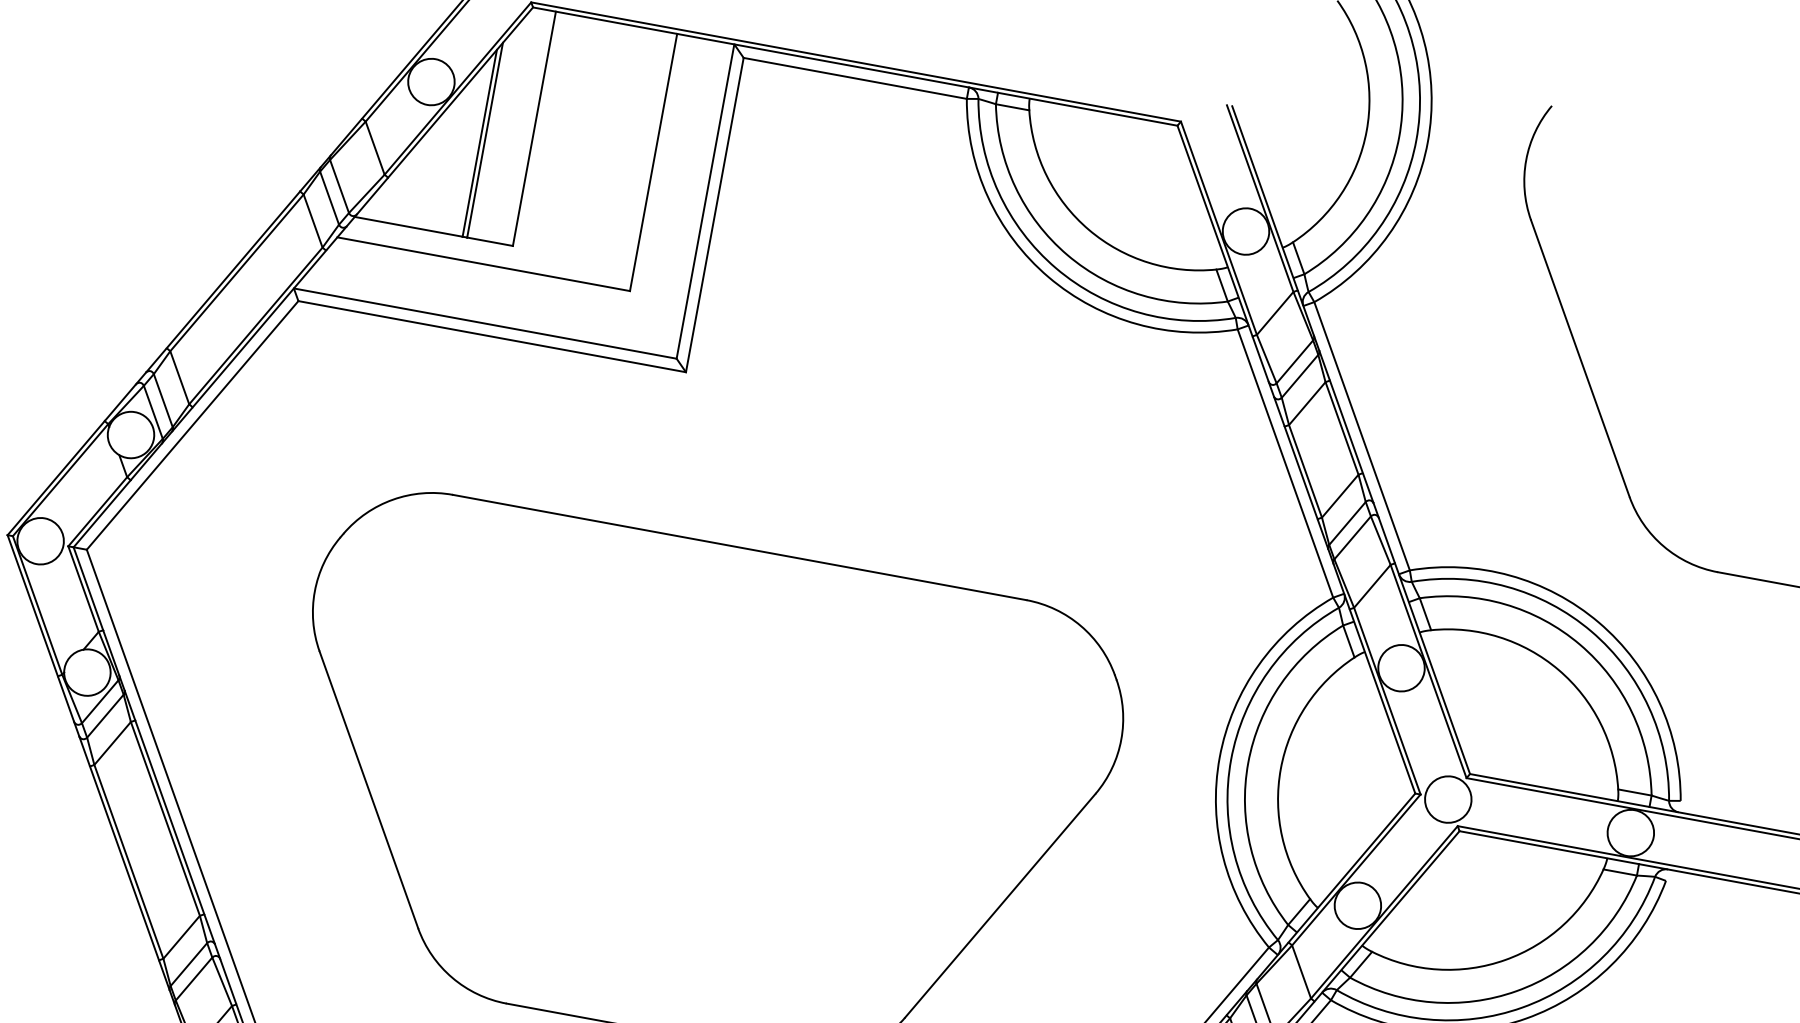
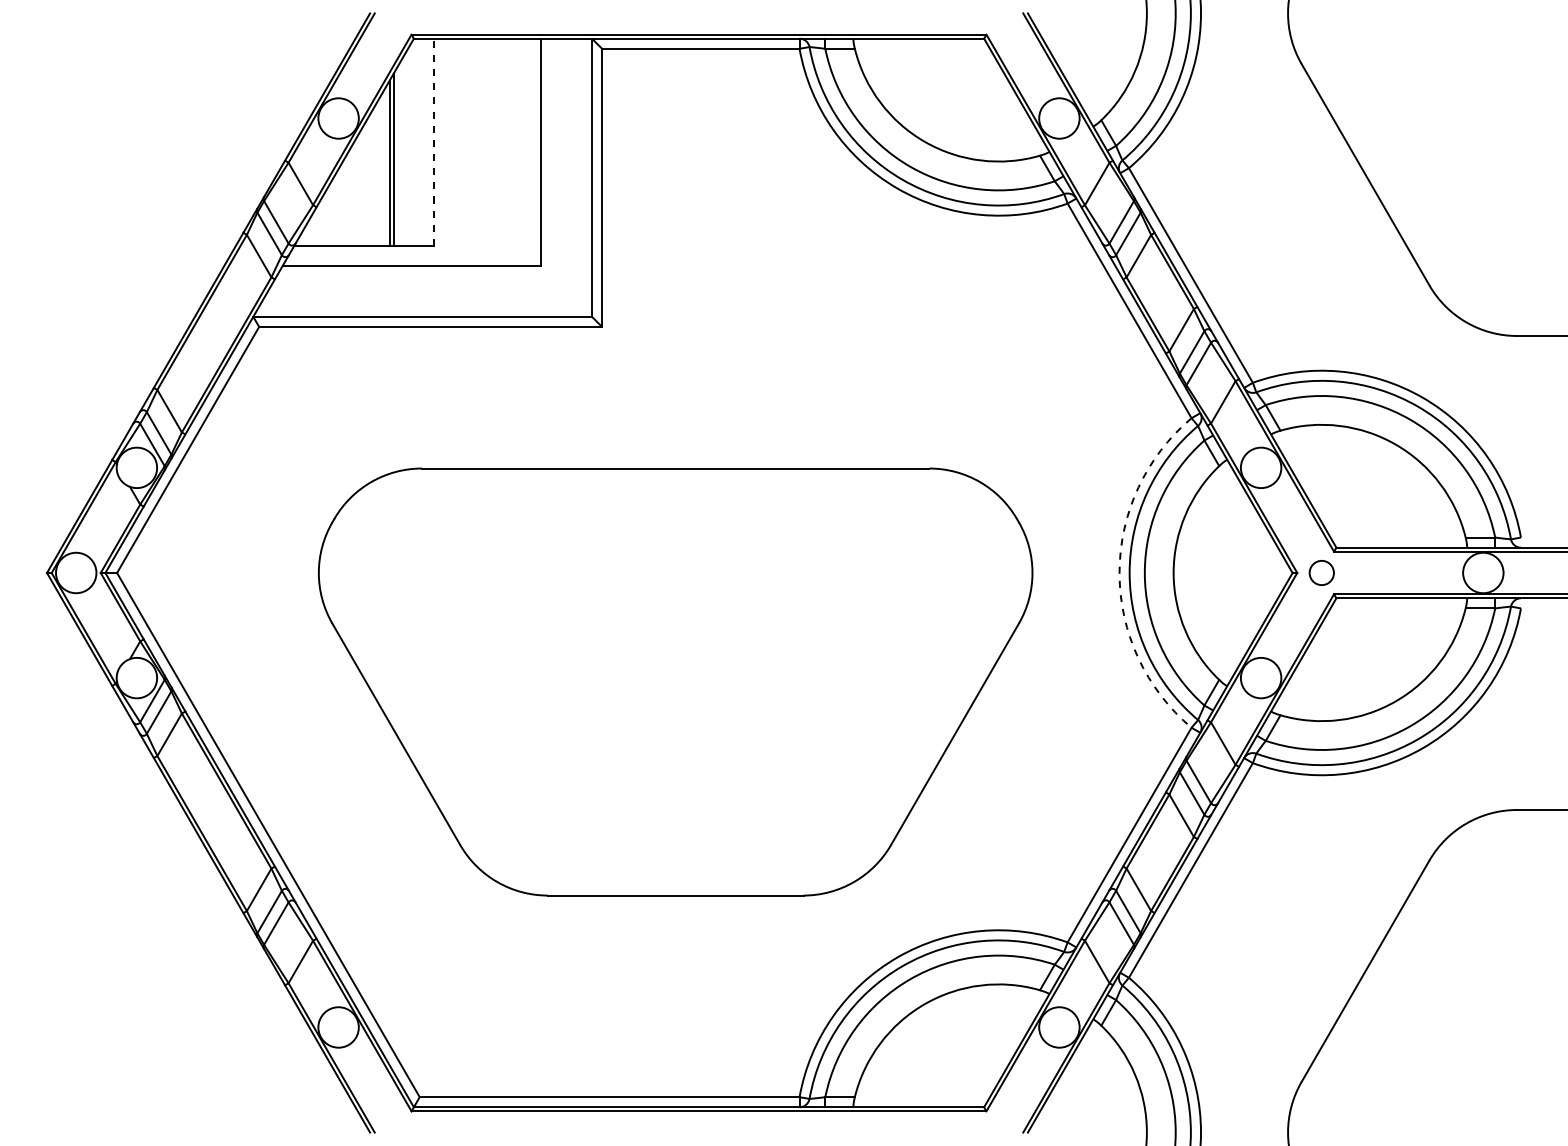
line: (534, 129) -> (434, 142), solid -> dashed
arc: (1219, 757) -> (1119, 572), solid -> dashed
circle: (1448, 798) -> (1321, 572), size x0.6

